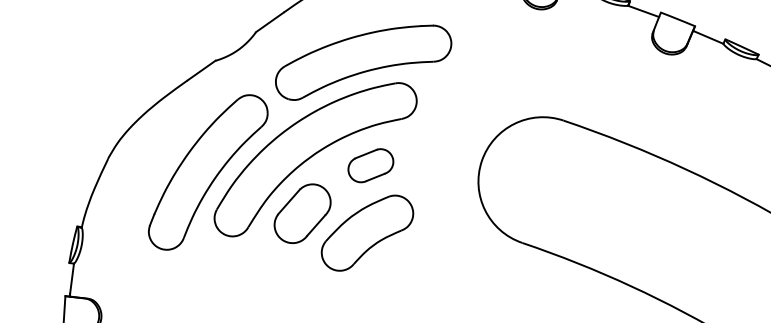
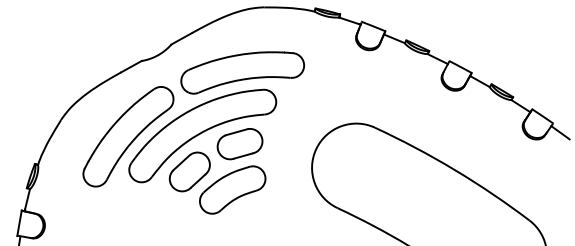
part: (370, 166) -> (239, 144), size x1.43

